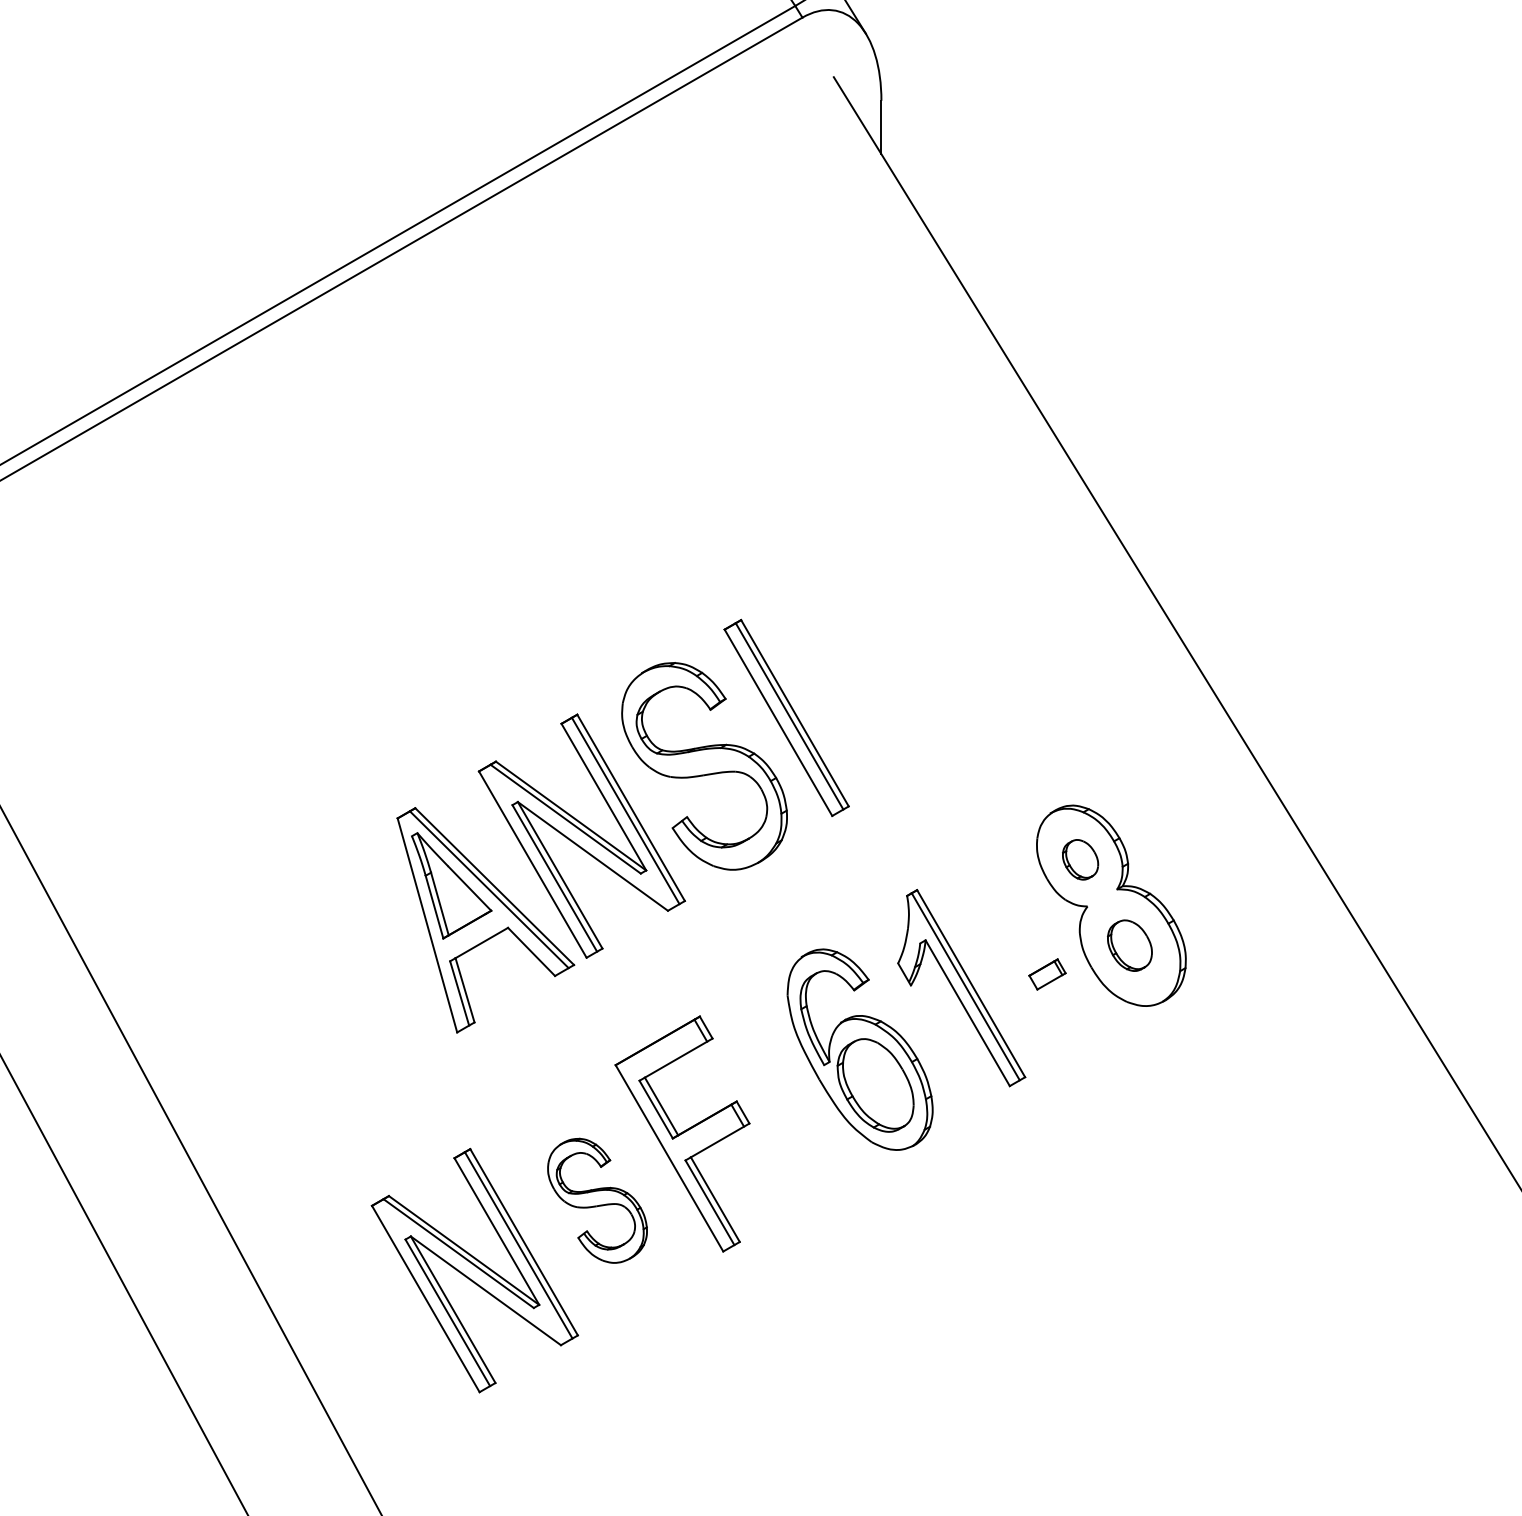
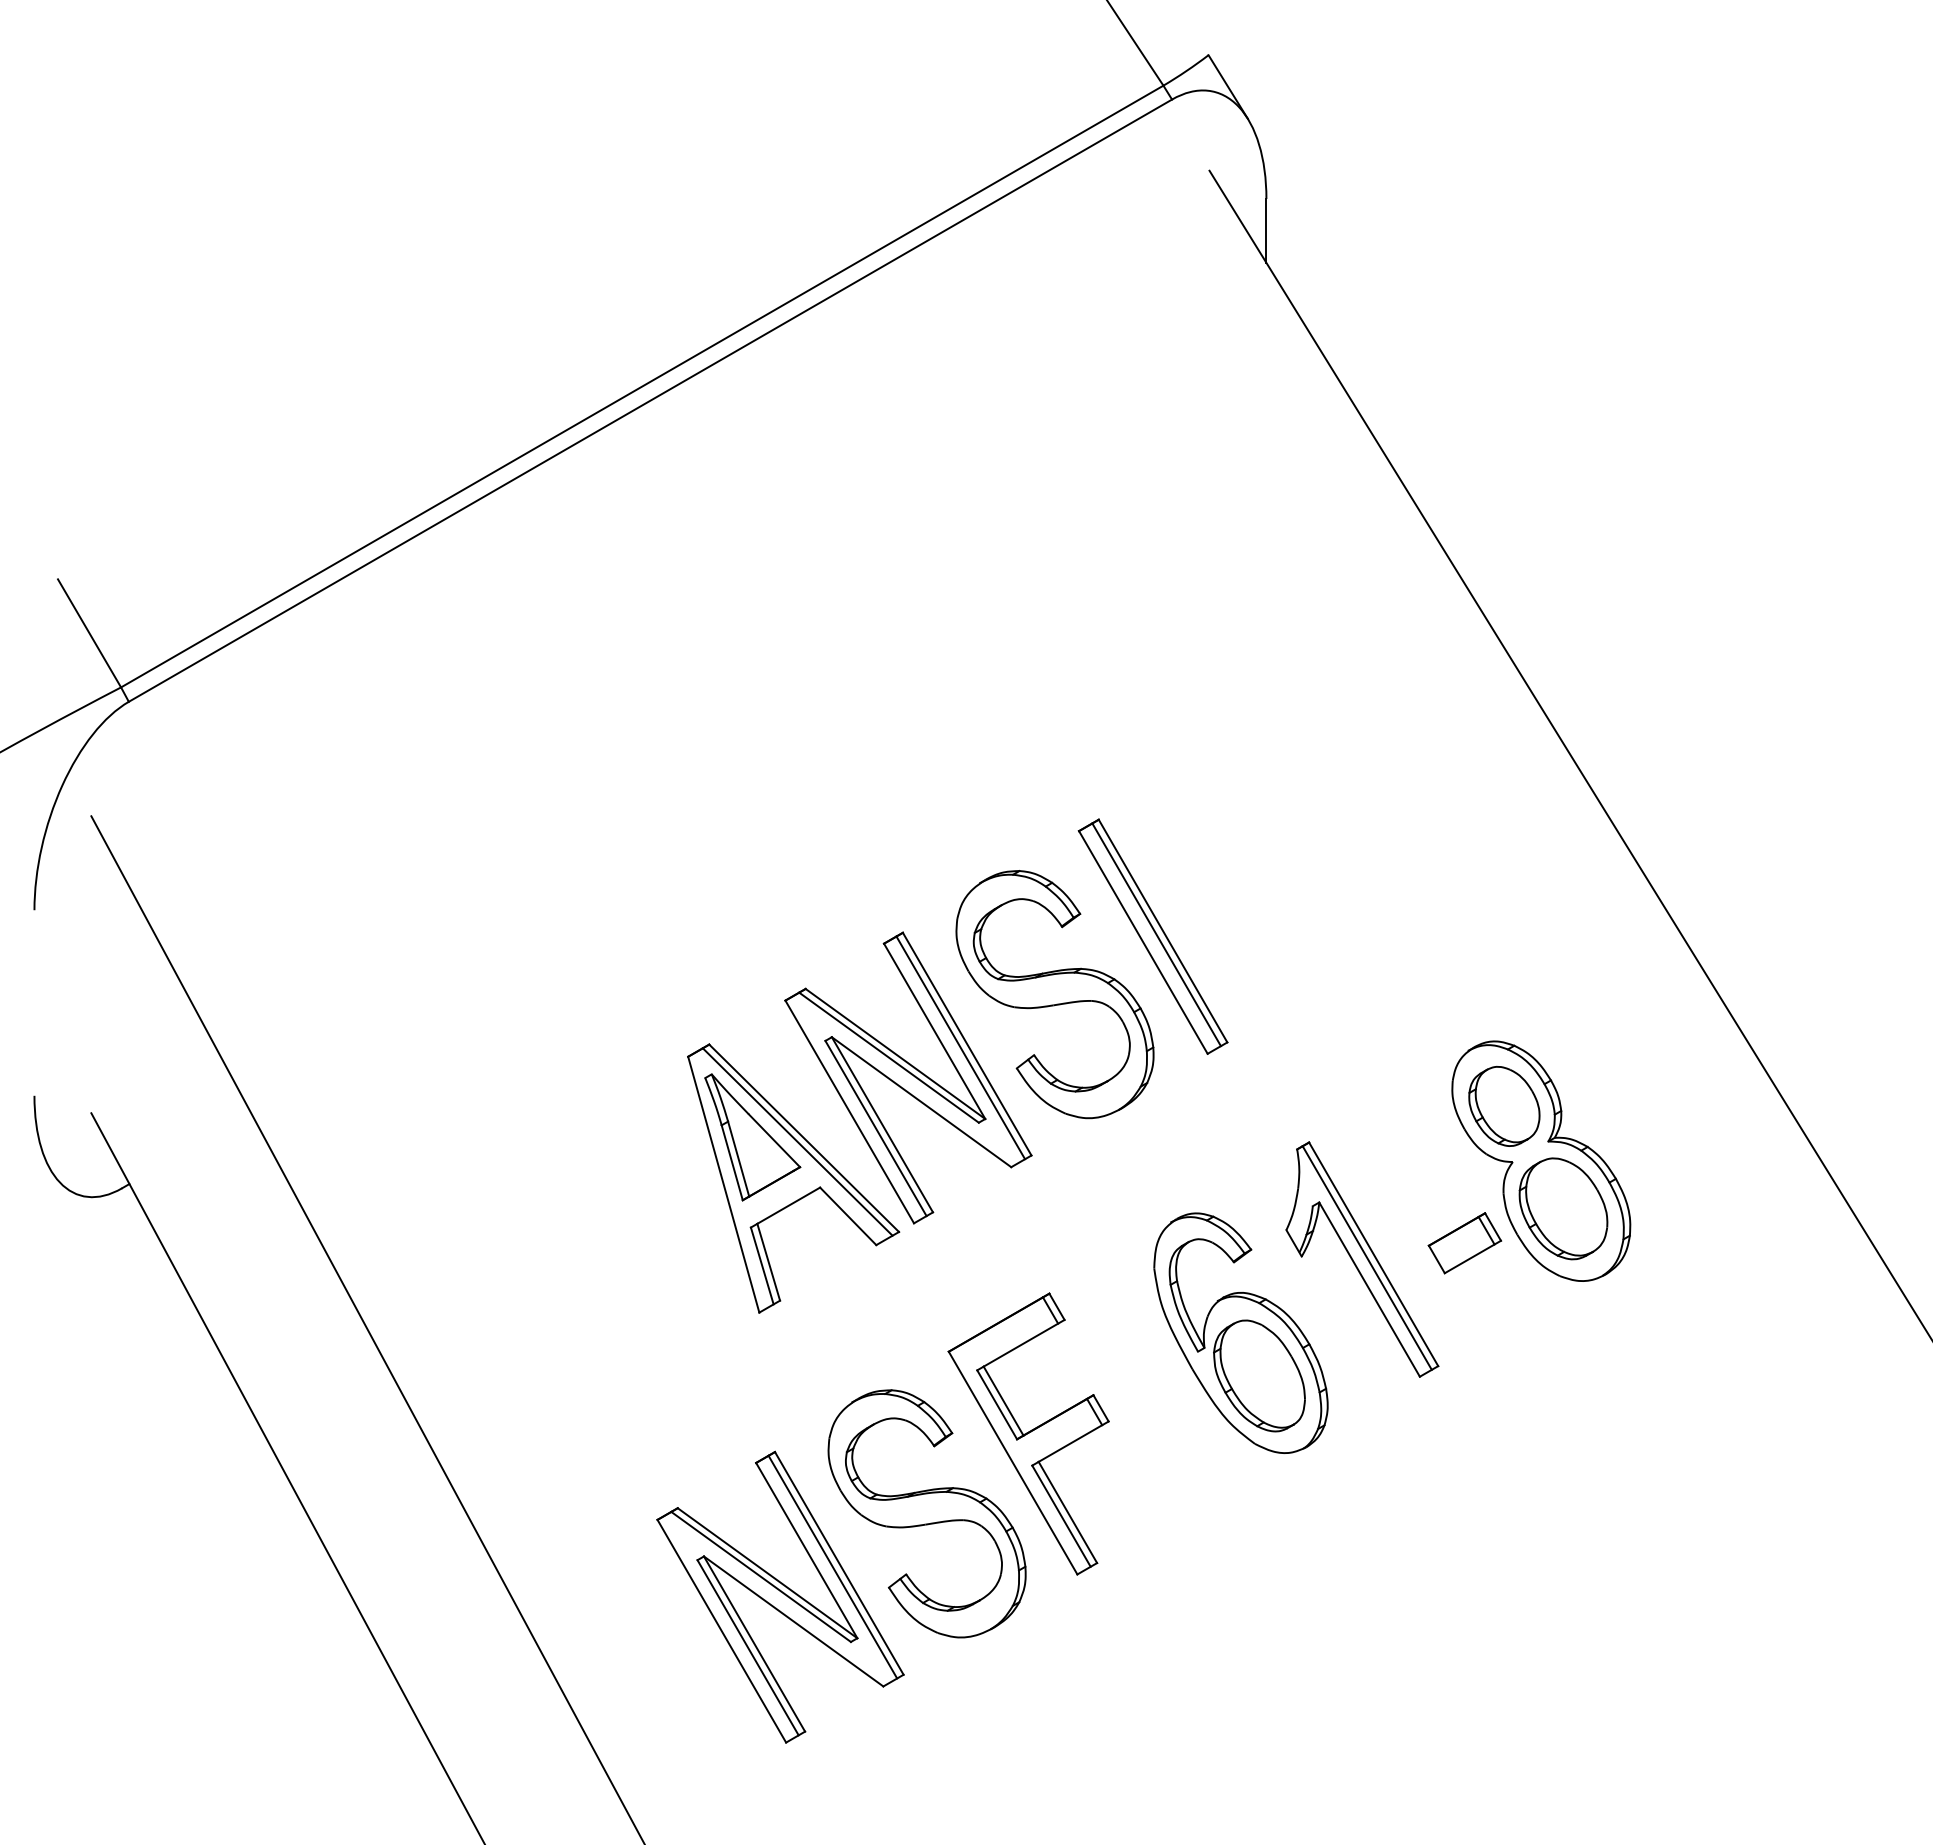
part: (1080, 859) -> (1504, 1105), size x1.67
part: (1129, 945) -> (1563, 1208), size x1.67
part: (1047, 974) -> (1464, 1243), size x1.67
part: (597, 1200) -> (926, 1513), size x1.67

